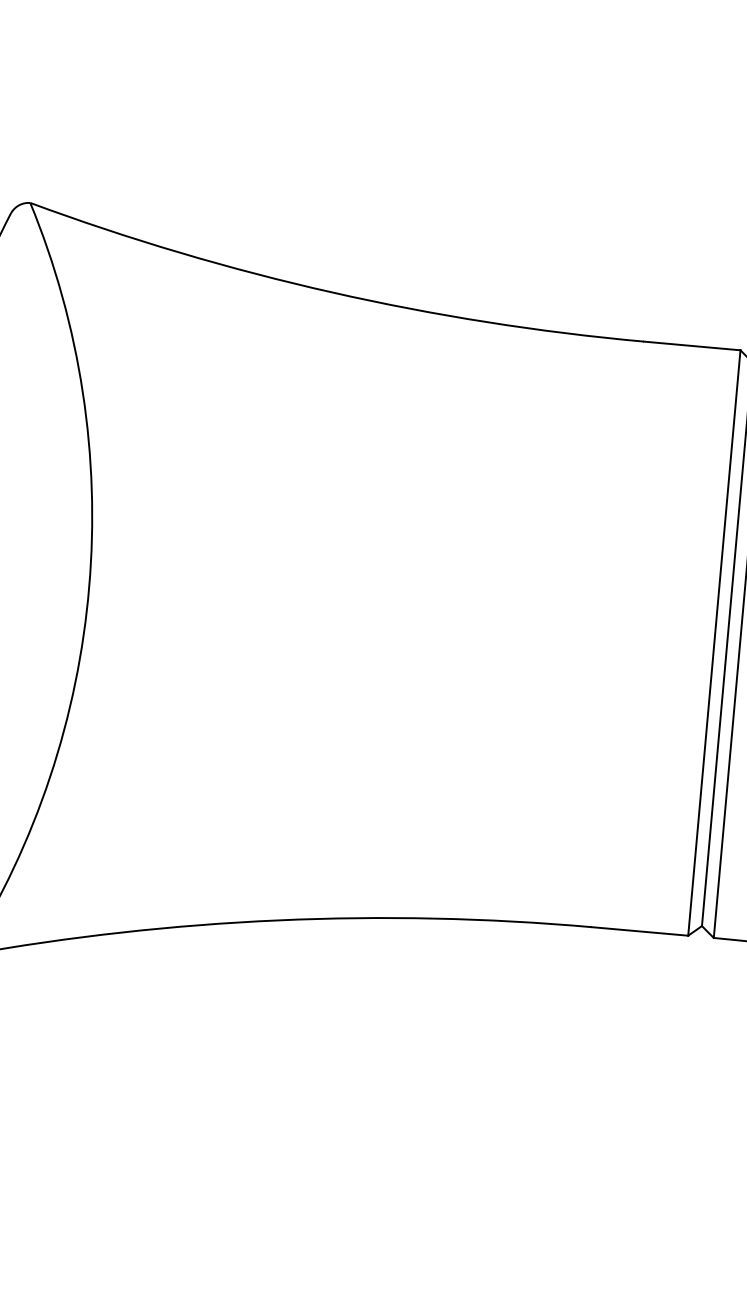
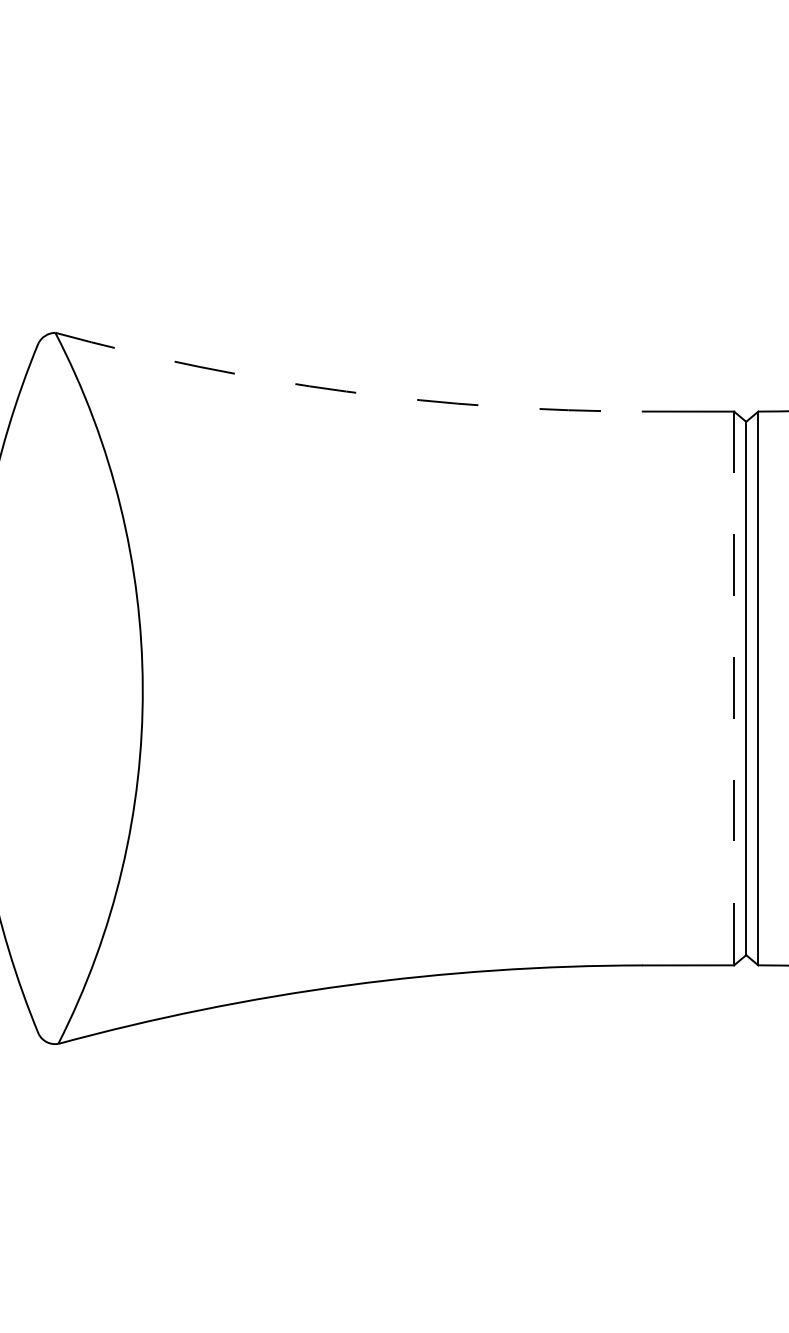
arc: (332, 292) -> (346, 391), solid -> dashed
line: (714, 643) -> (734, 688), solid -> dashed

